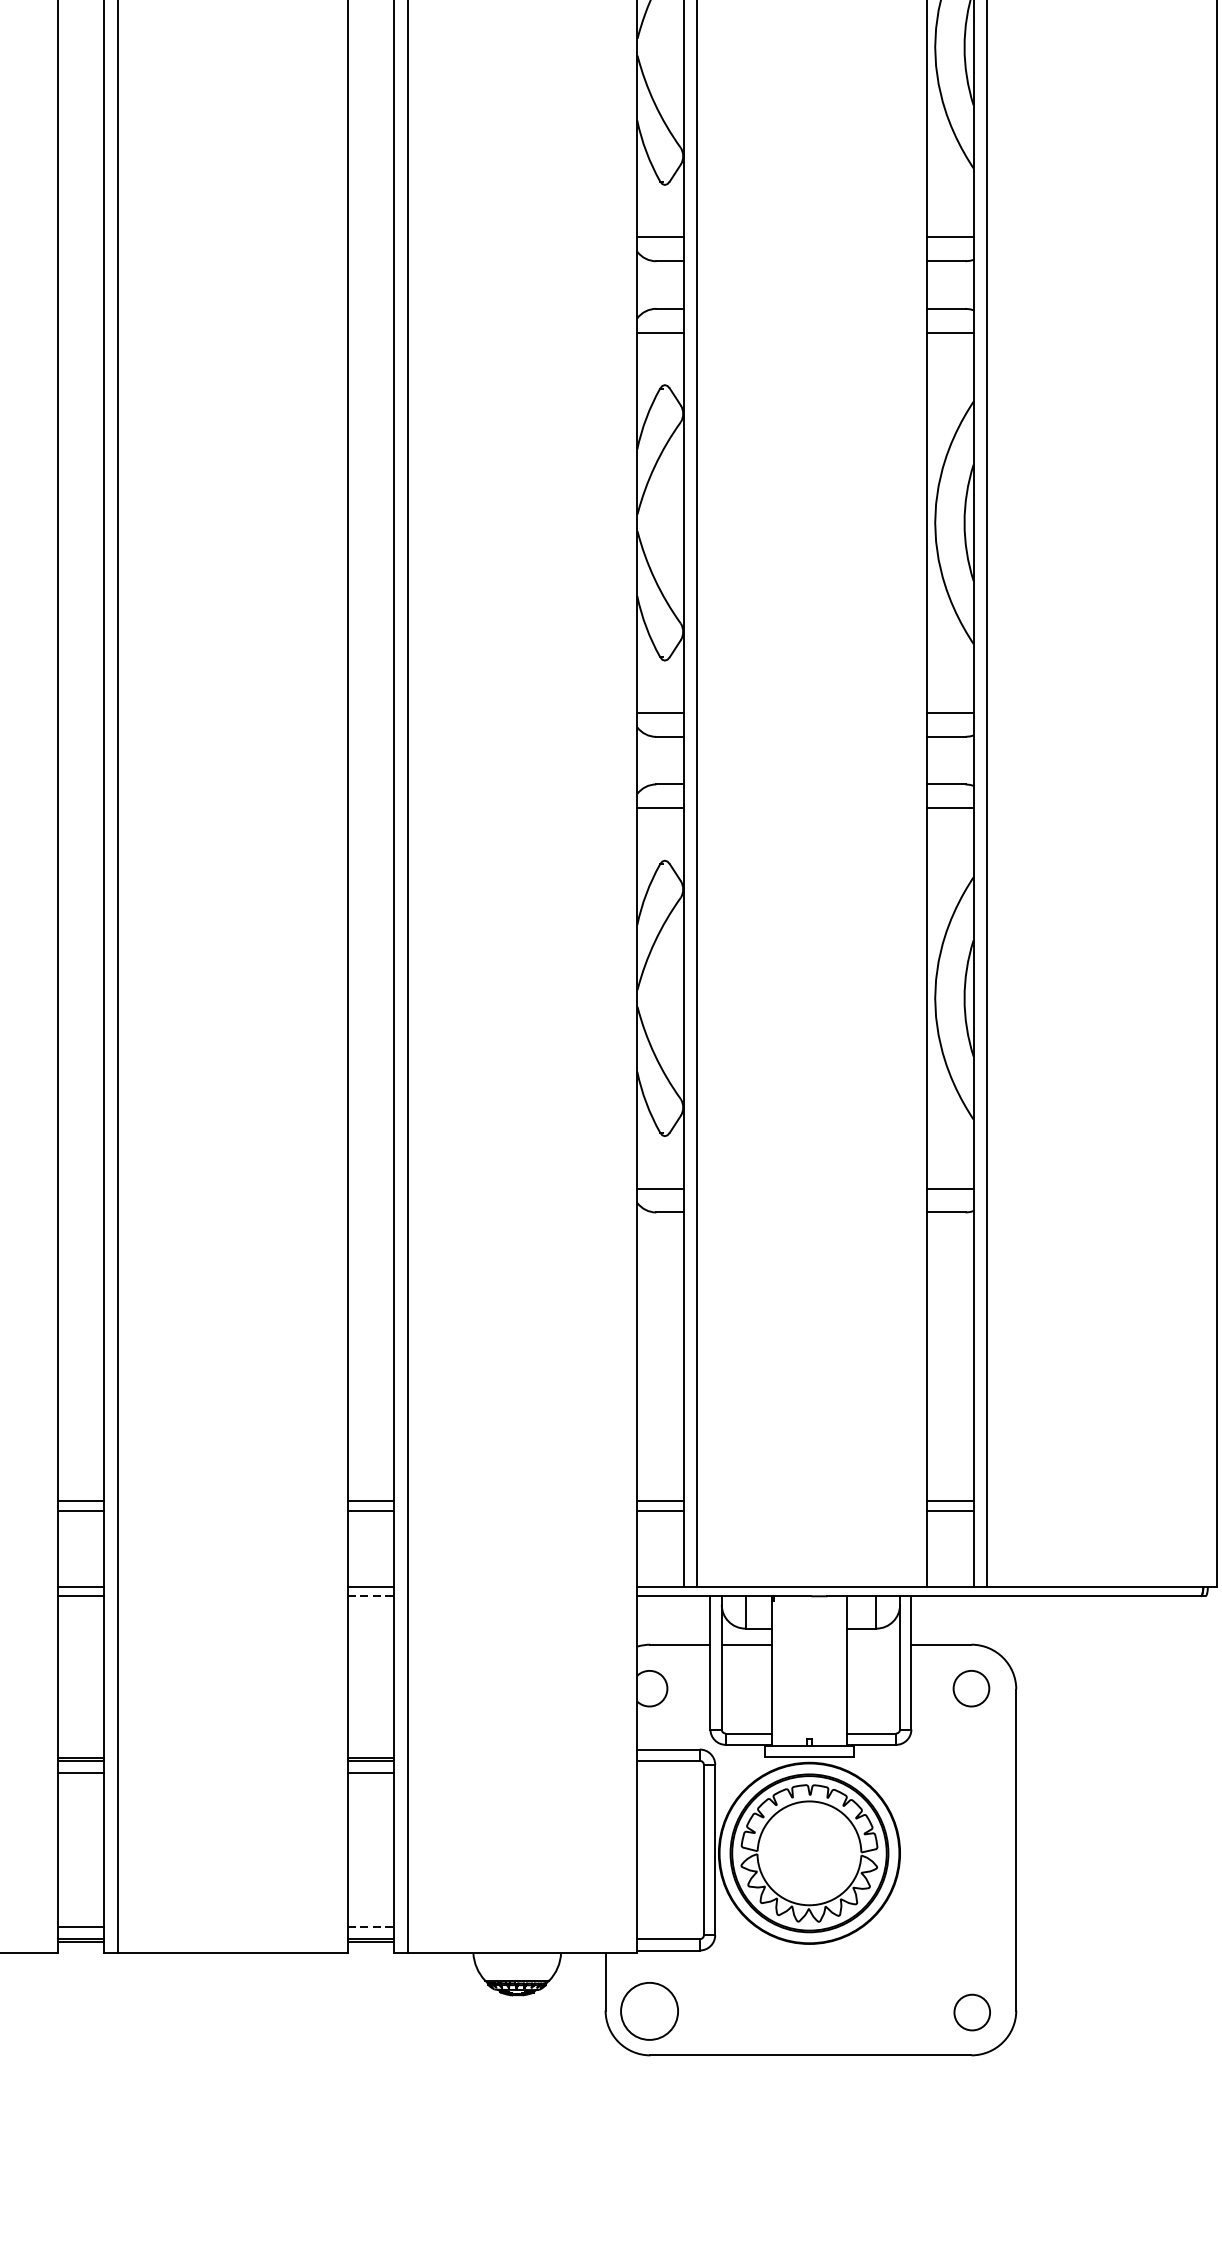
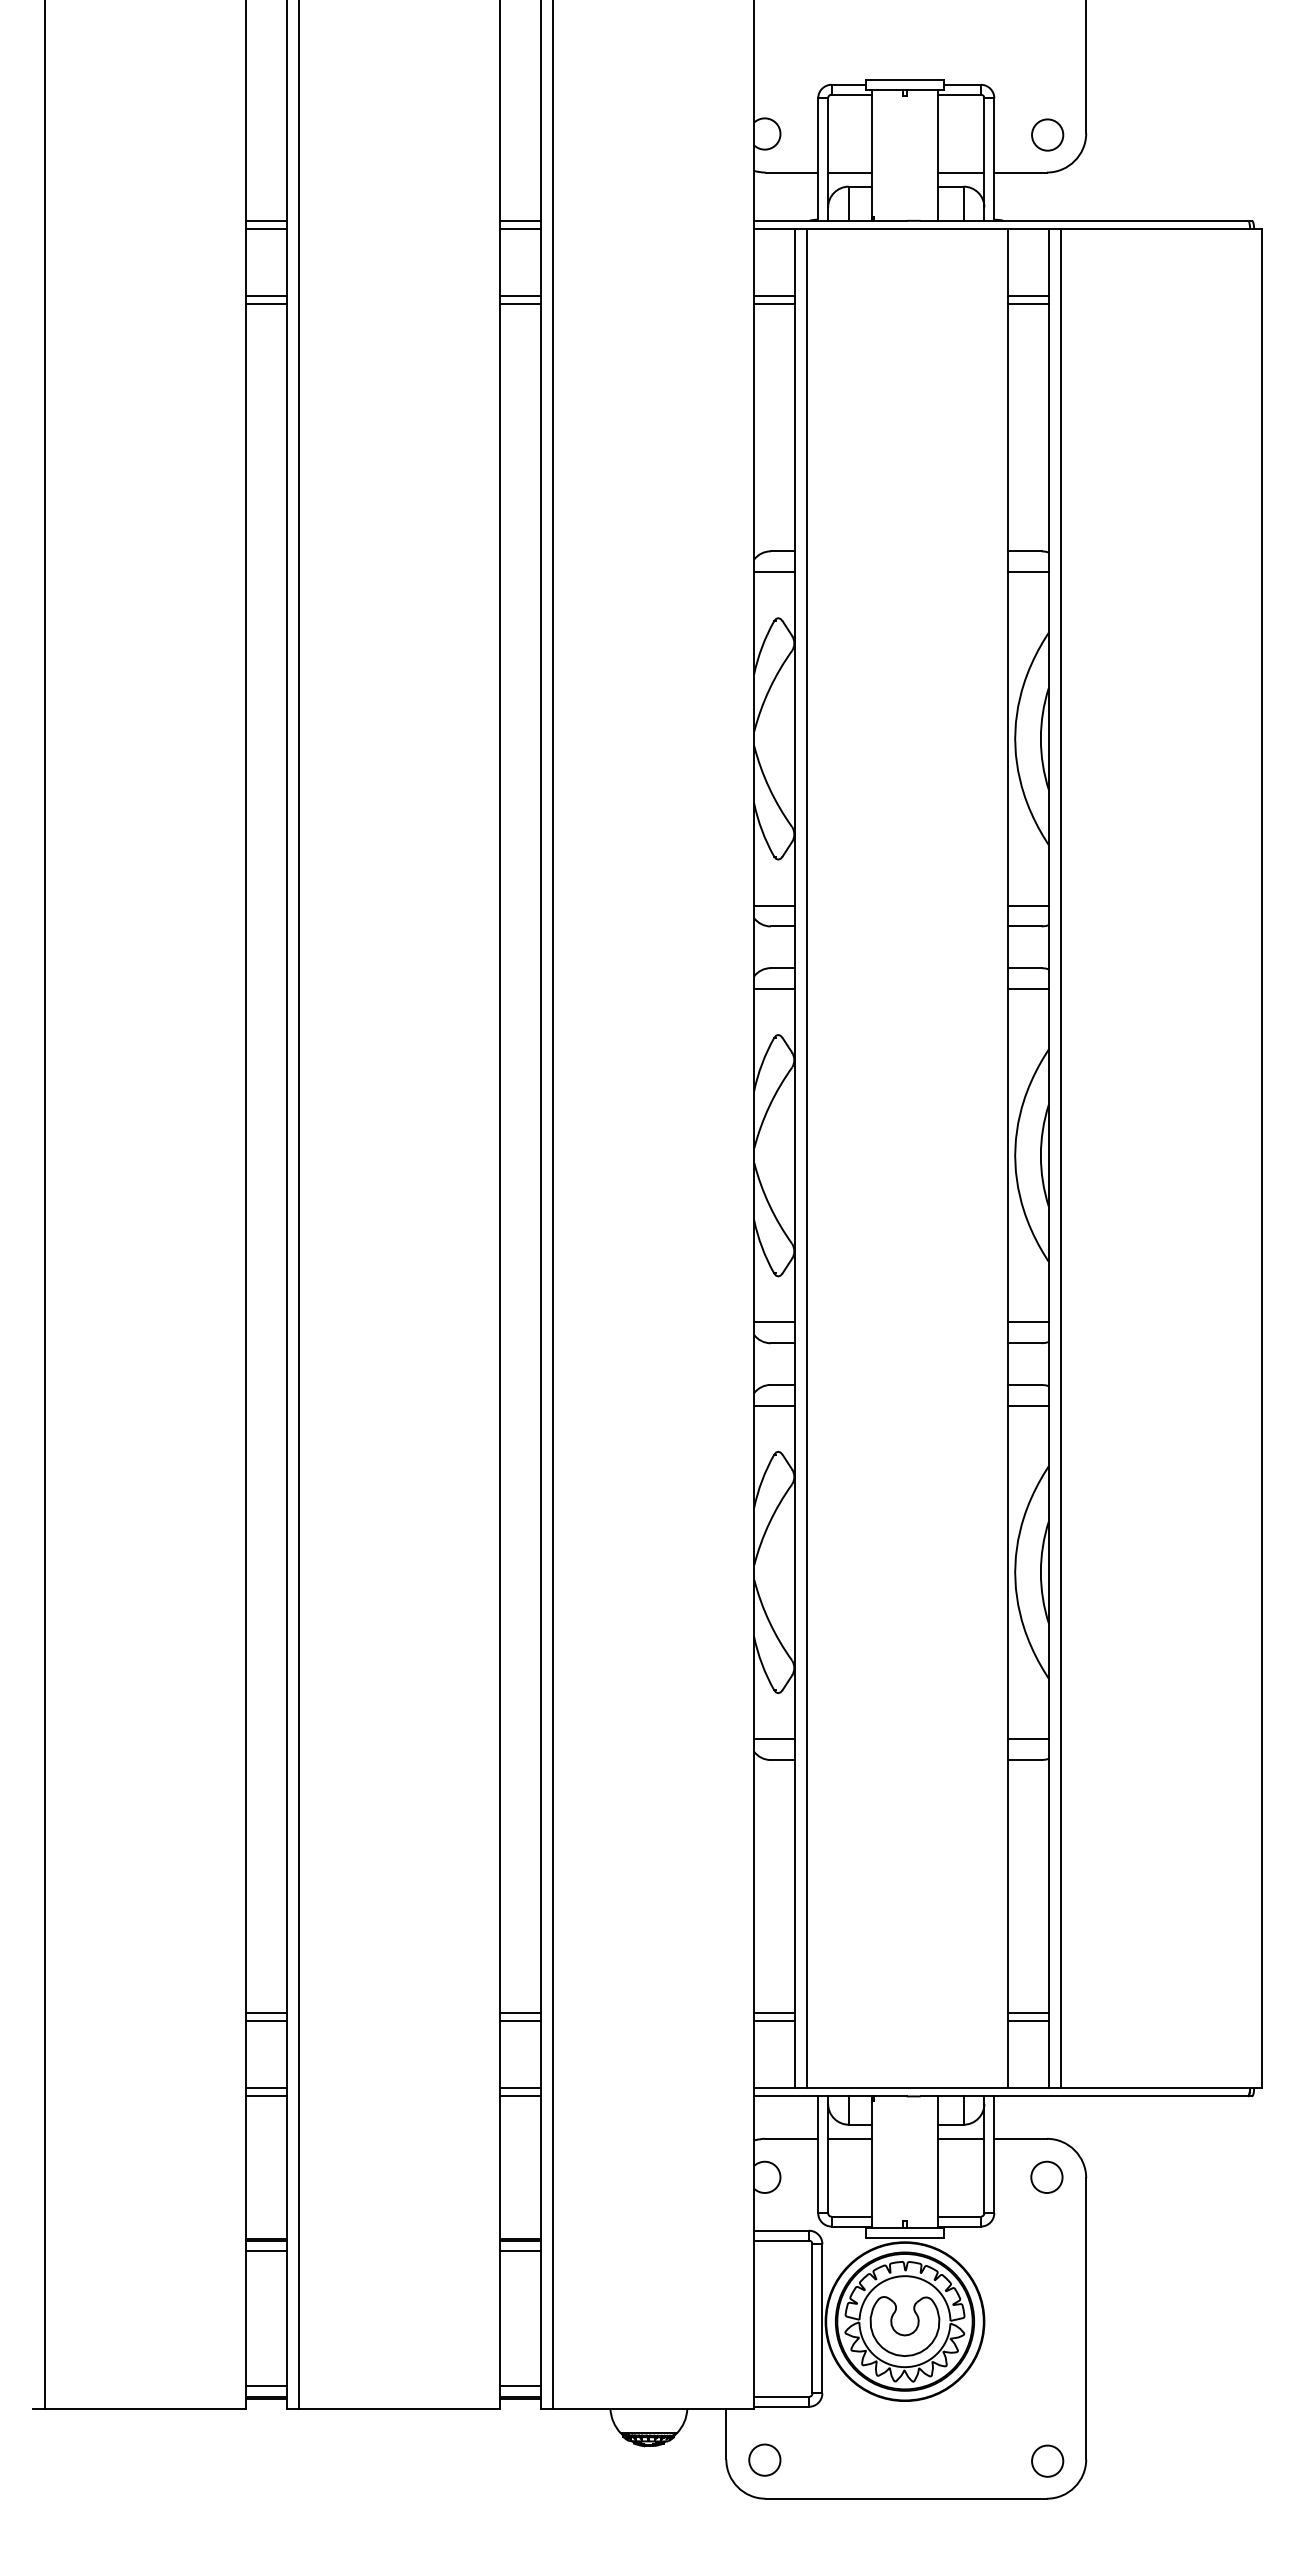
line: (371, 1596) -> (521, 2096), dashed -> solid
line: (873, 1644) -> (961, 2138), added
part: (808, 1867) -> (904, 2334), added
line: (371, 1927) -> (521, 2386), dashed -> solid
circle: (649, 2010) -> (764, 2459), size x0.62

